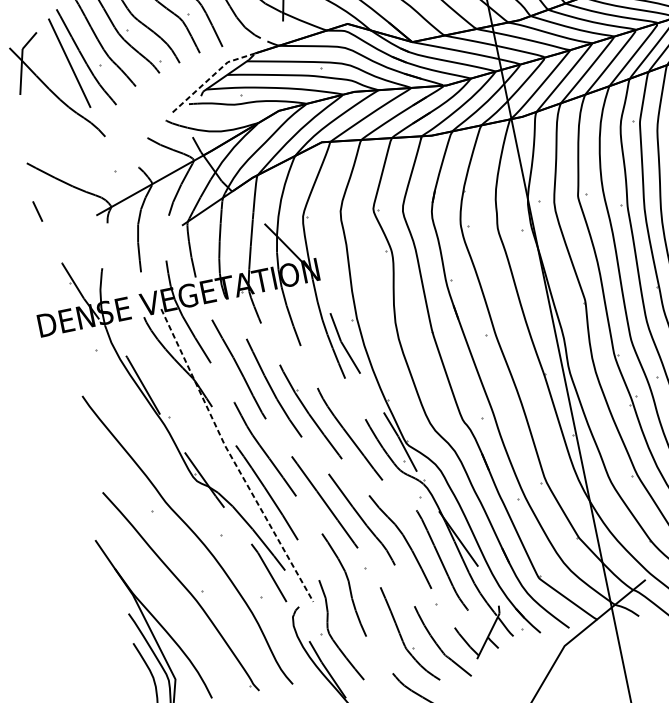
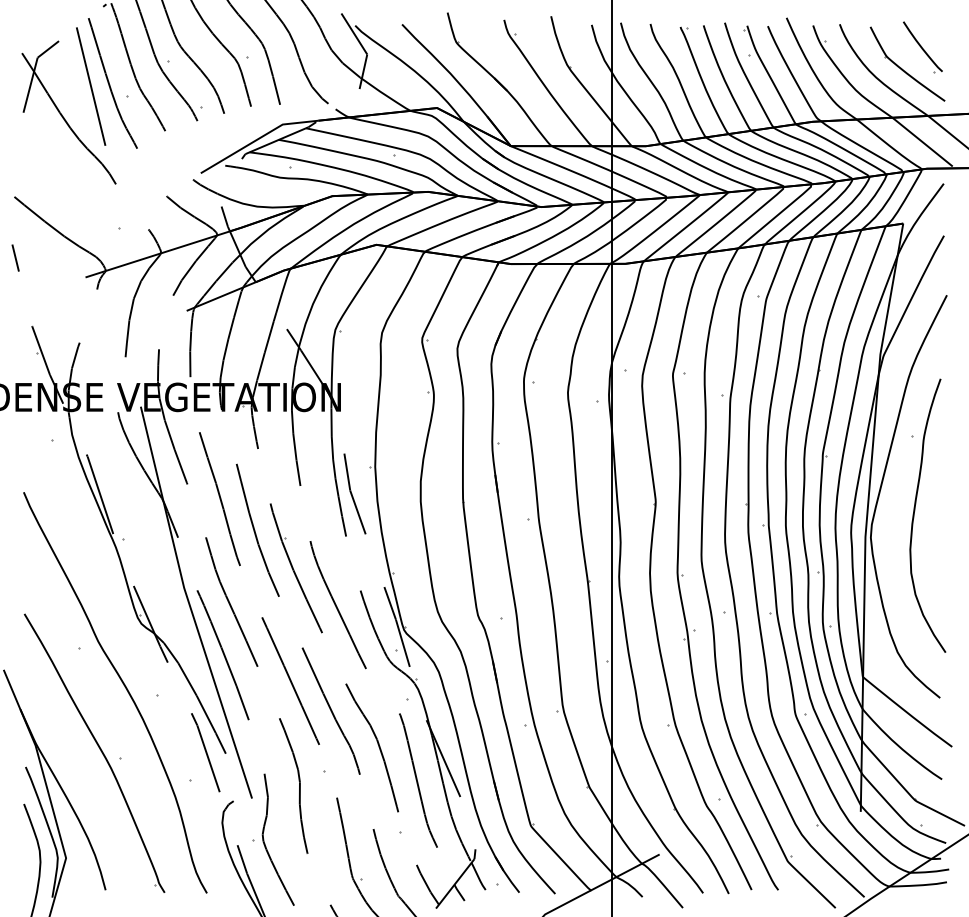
line: (210, 78) -> (257, 139), dashed -> solid
line: (232, 458) -> (189, 604), dashed -> solid

